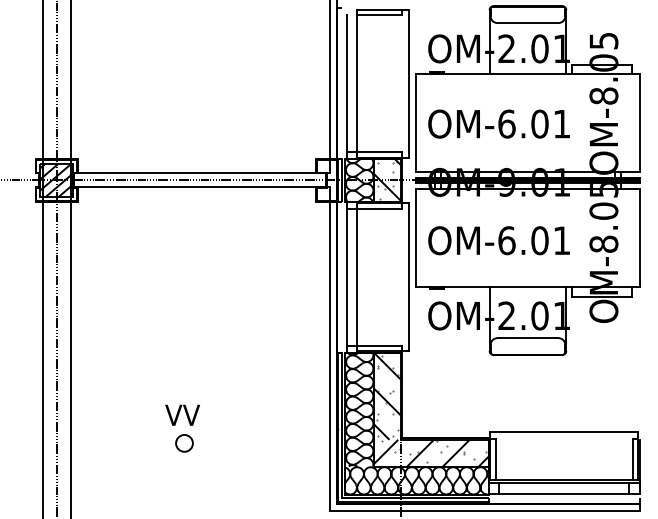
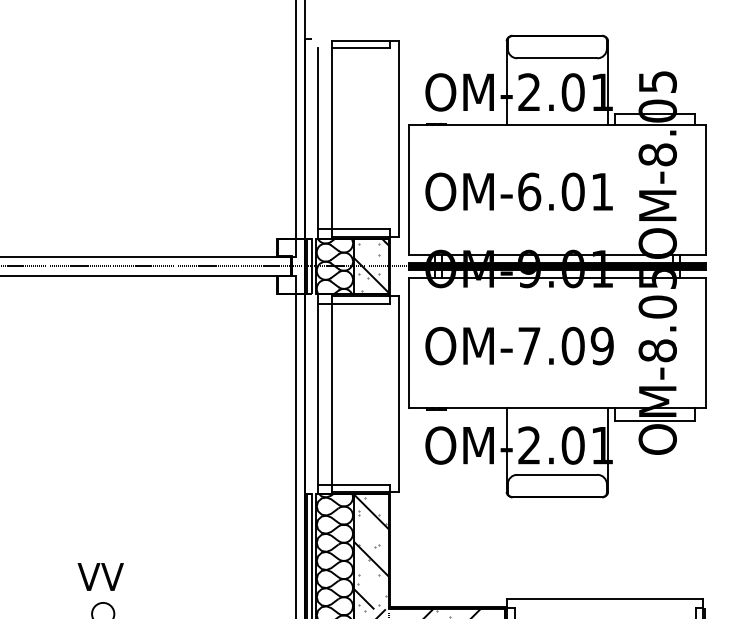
text: (534, 240) -> (565, 345), OM-6.01 -> OM-7.09

